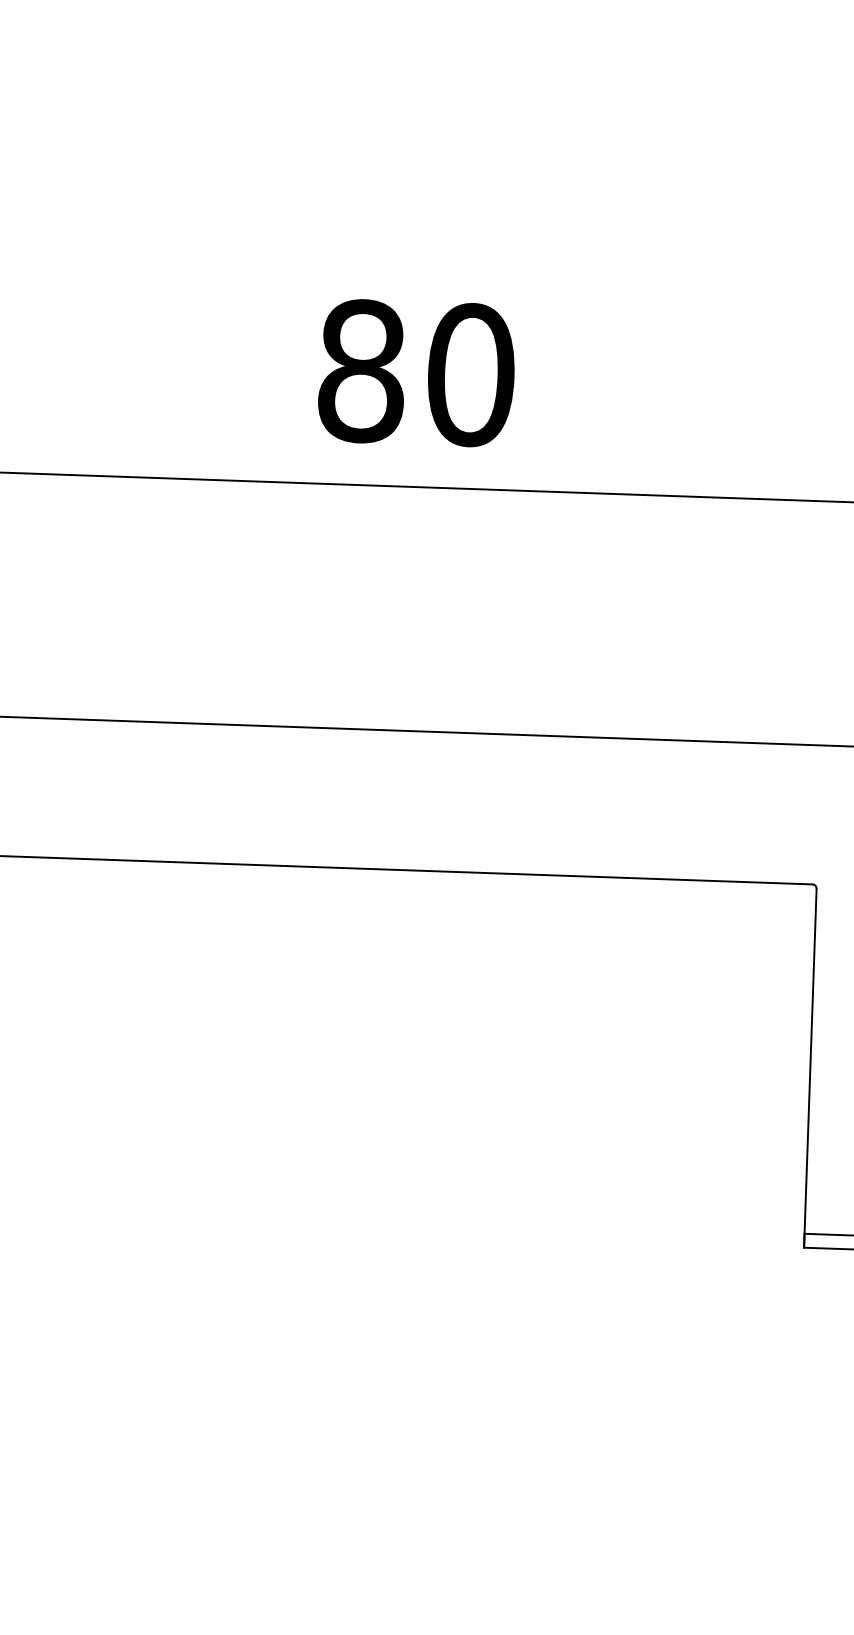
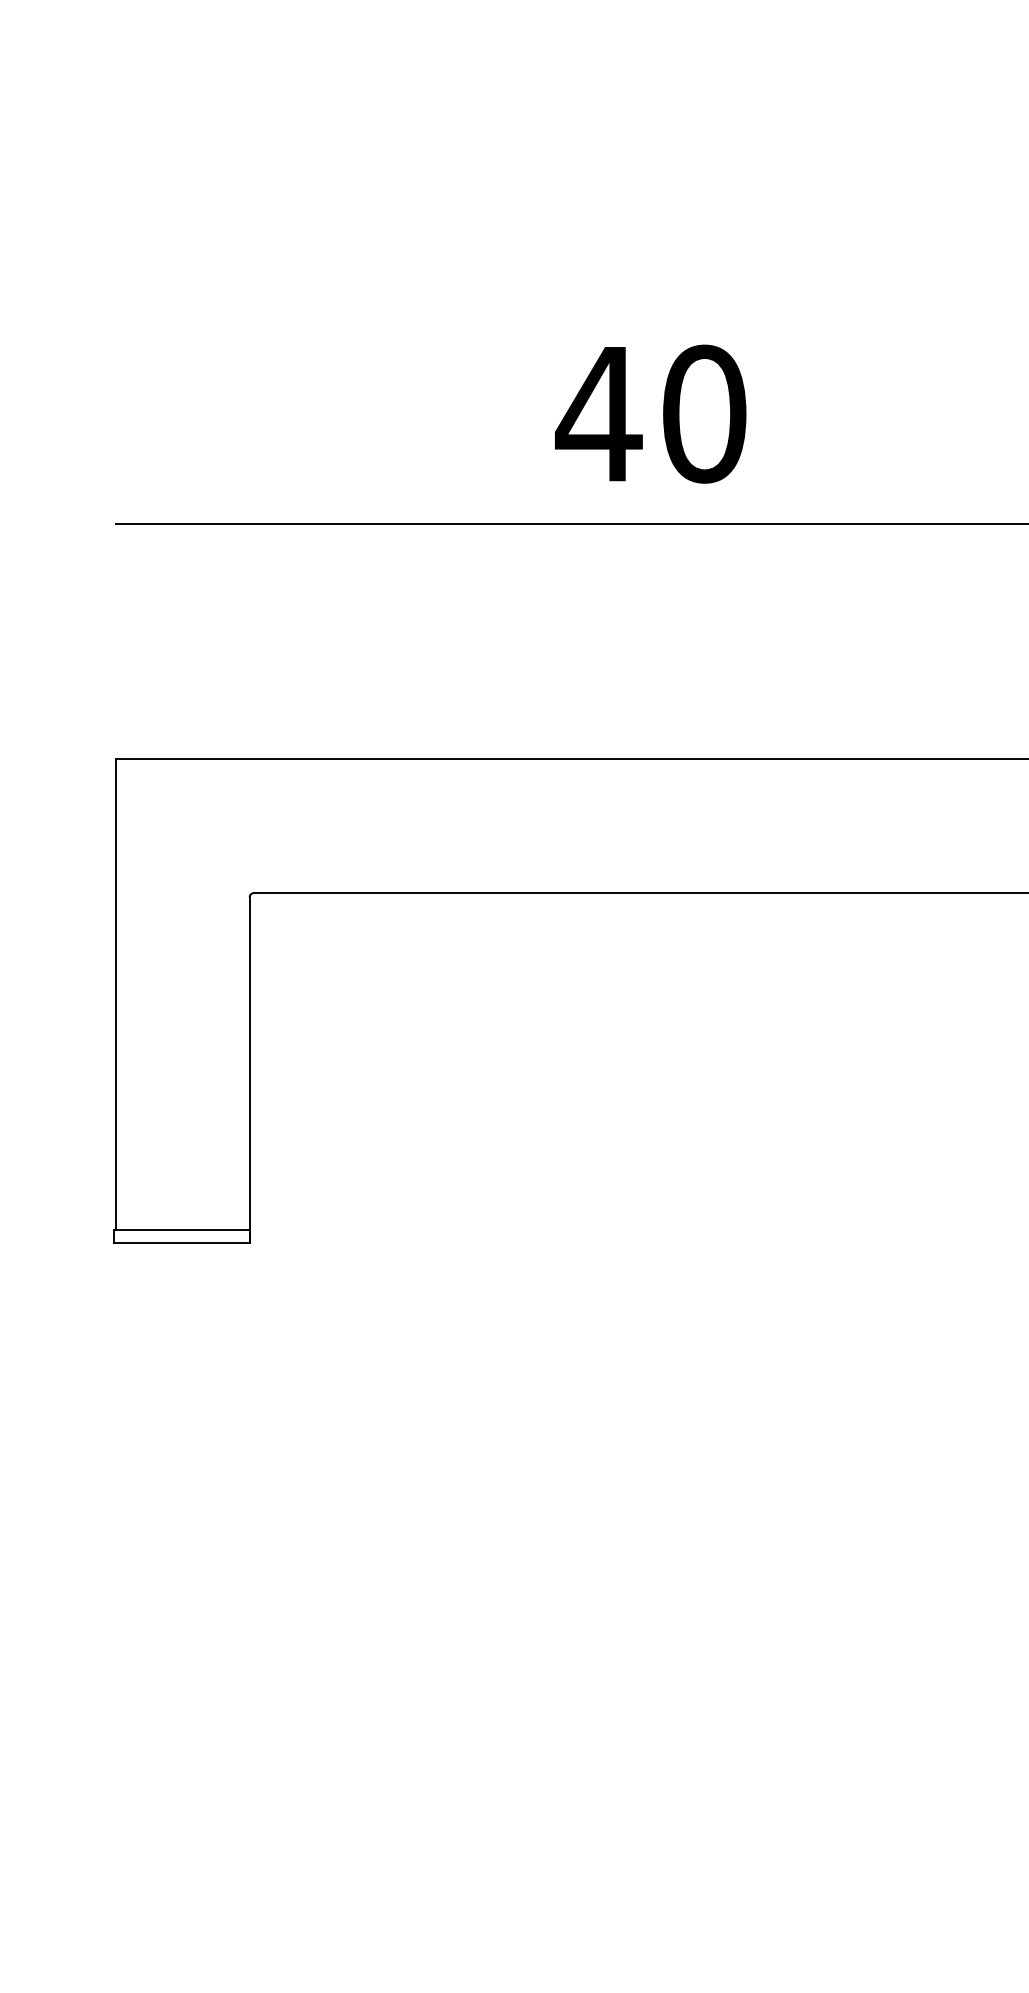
text: (361, 370) -> (598, 413), 80 -> 40

